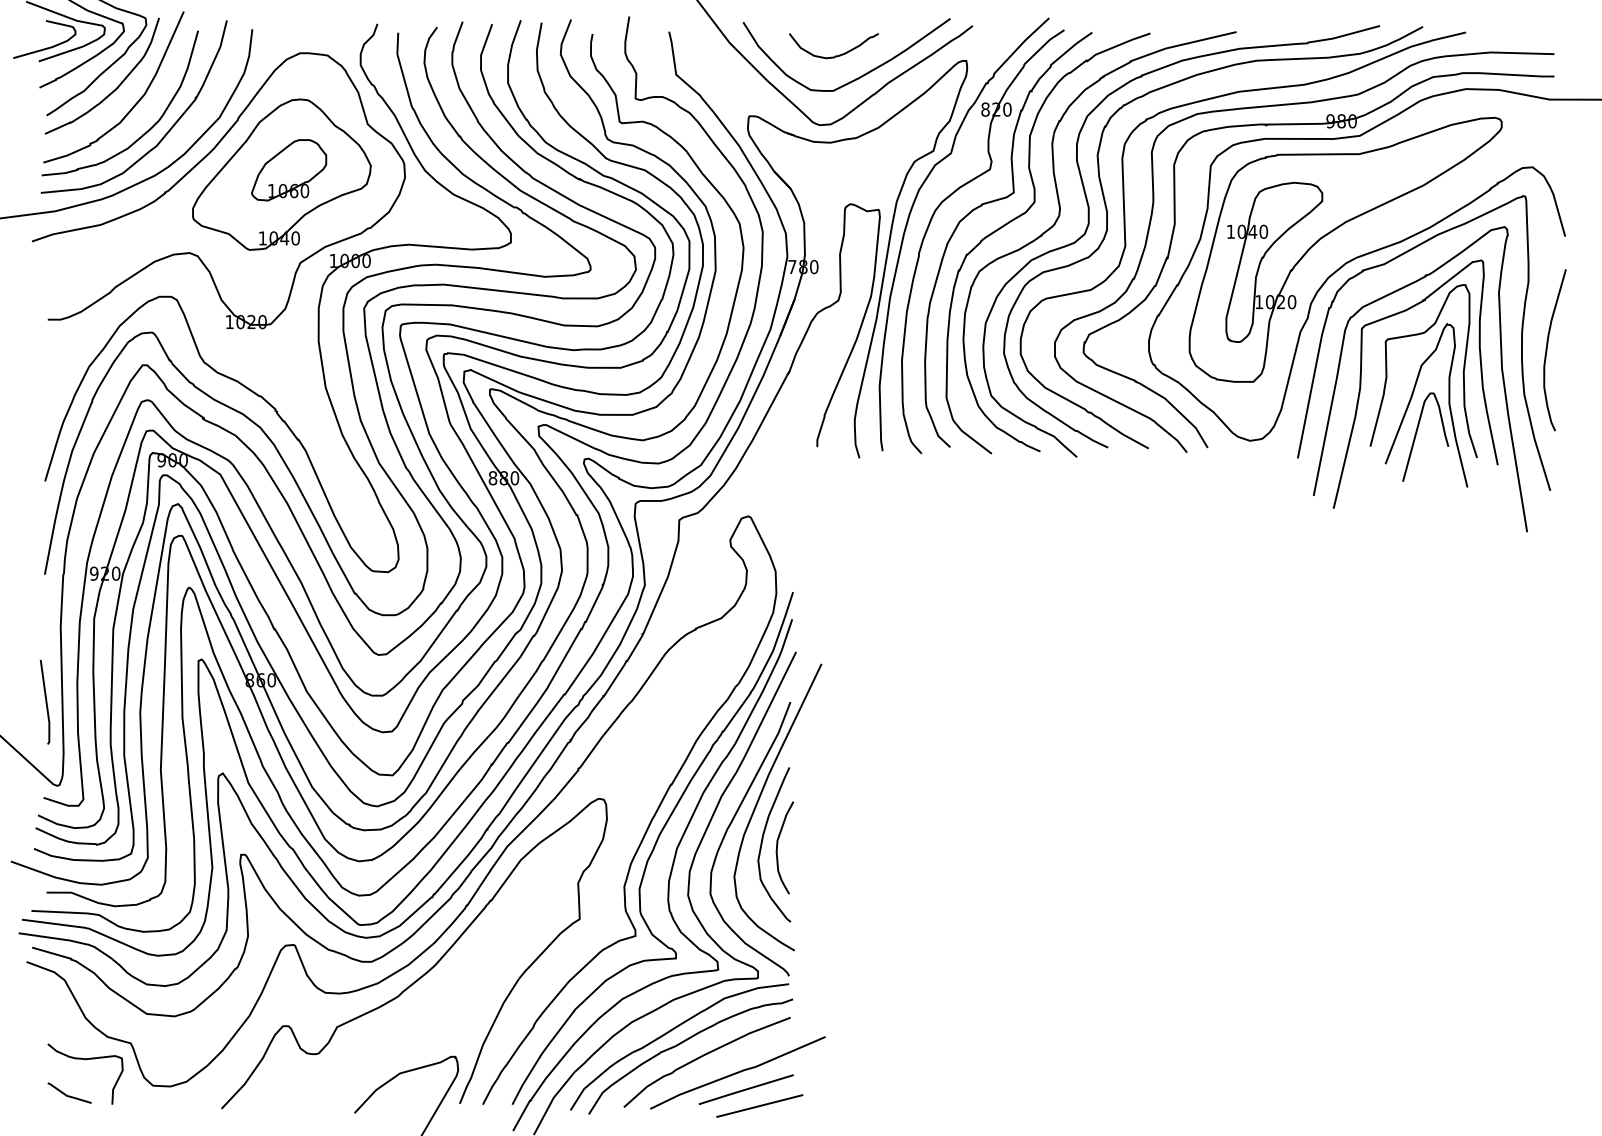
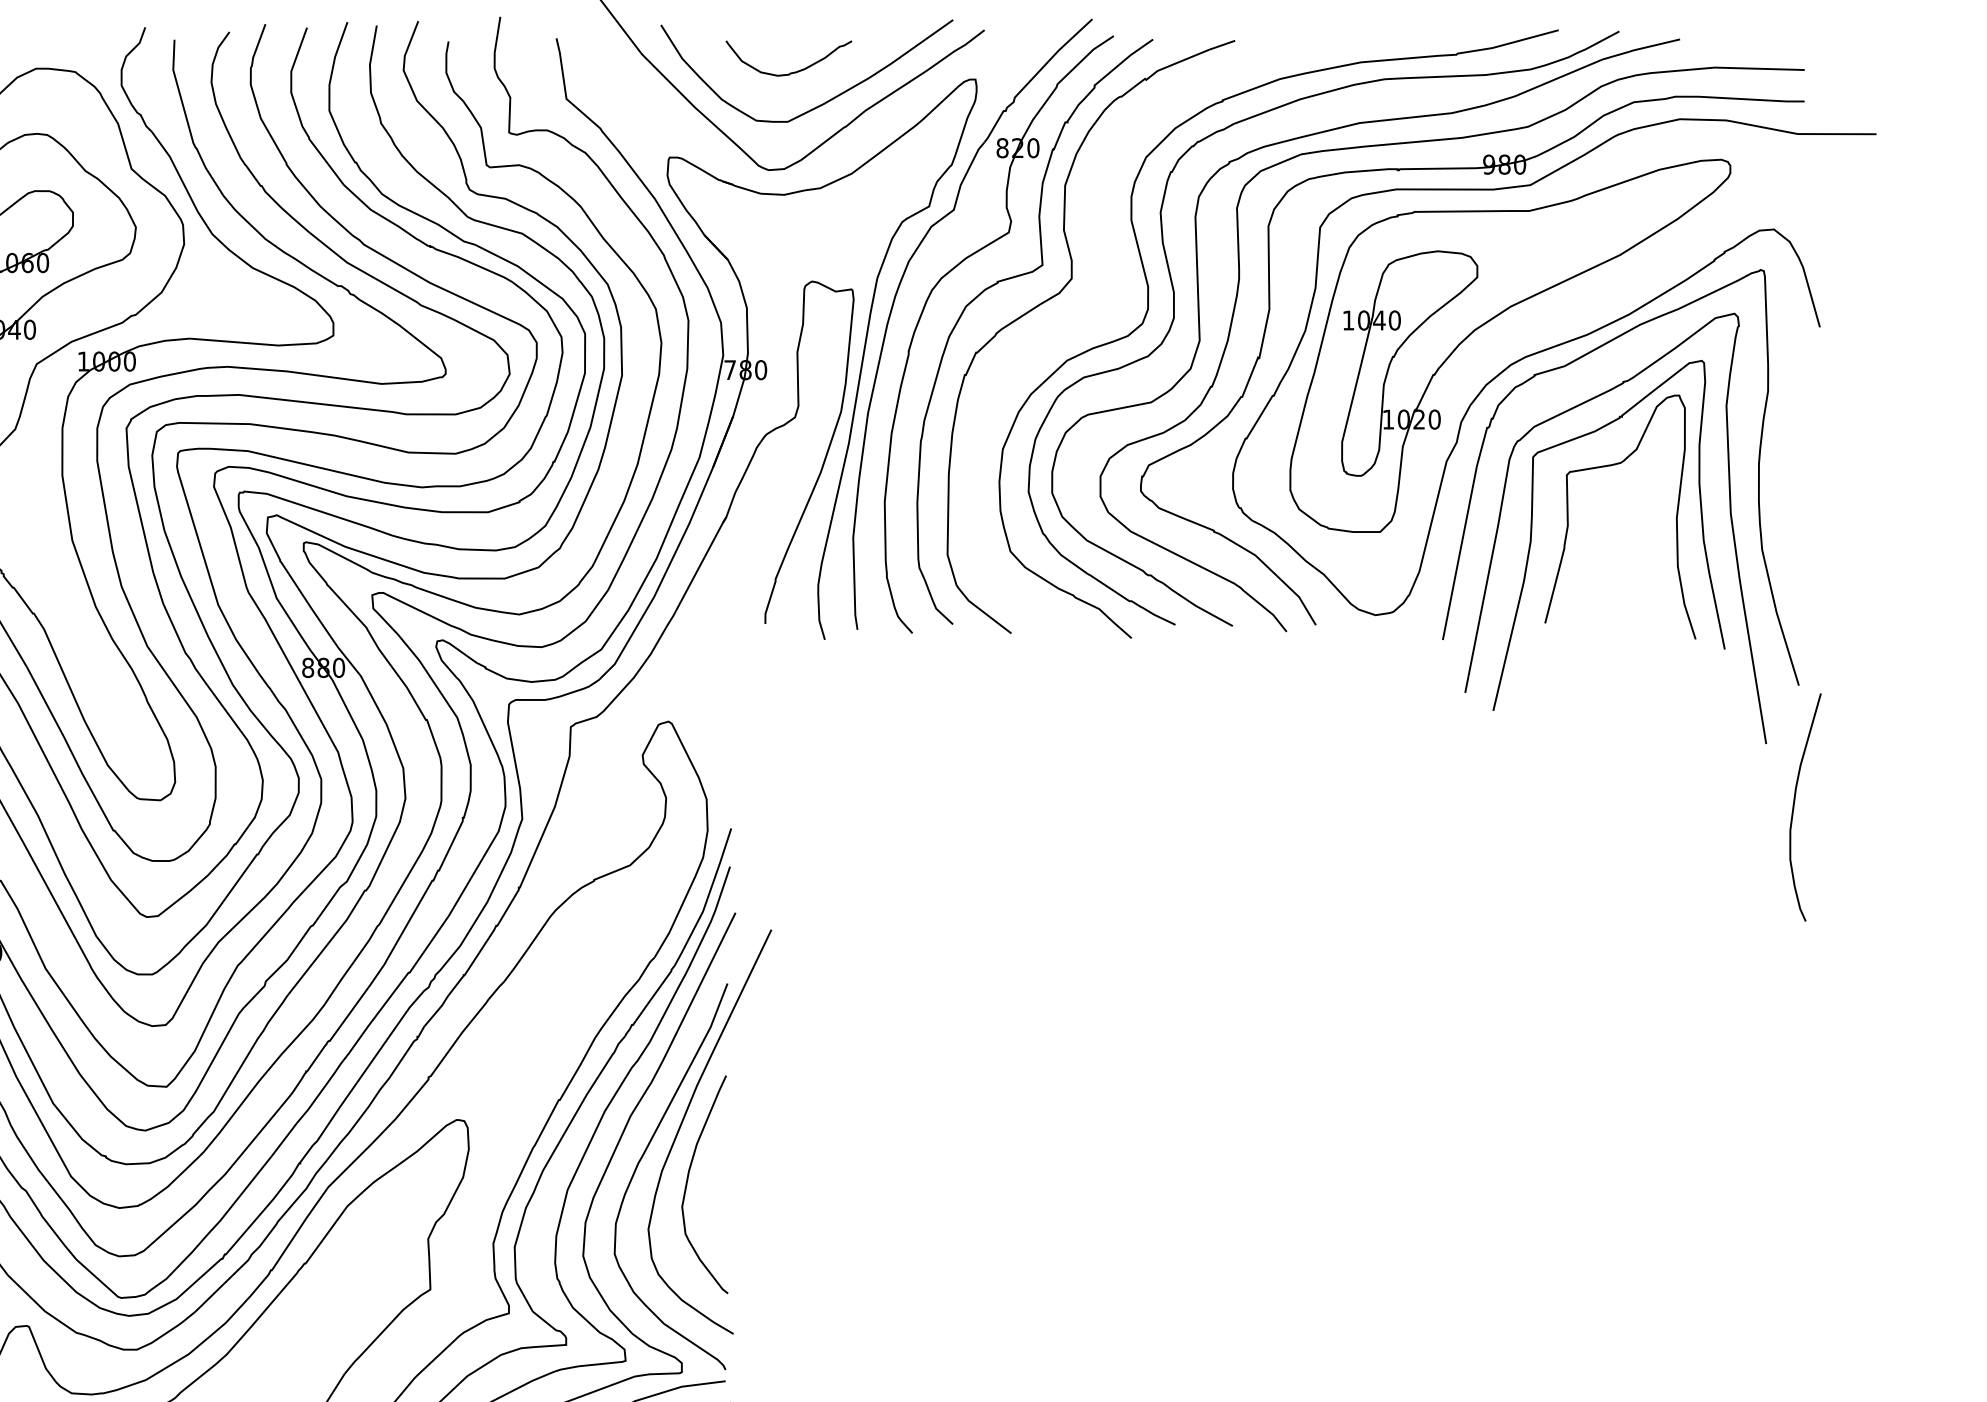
part: (1057, 221) -> (1104, 305), removed
curve: (1547, 350) -> (1794, 807), moved
part: (1426, 405) -> (1624, 565), removed
curve: (778, 844) -> (710, 1184), removed

